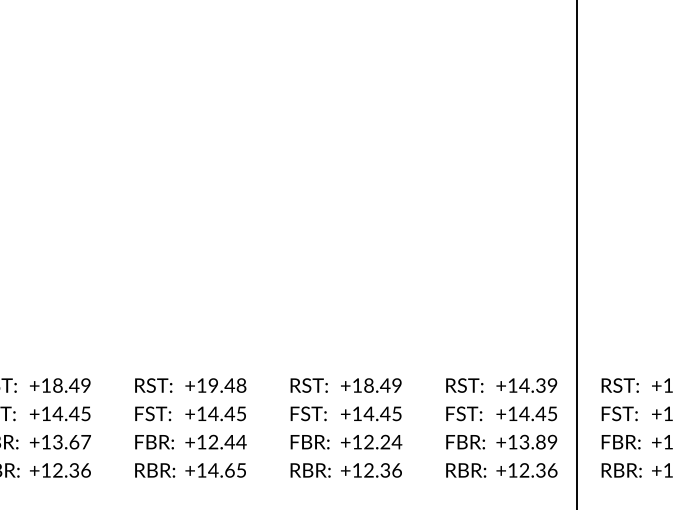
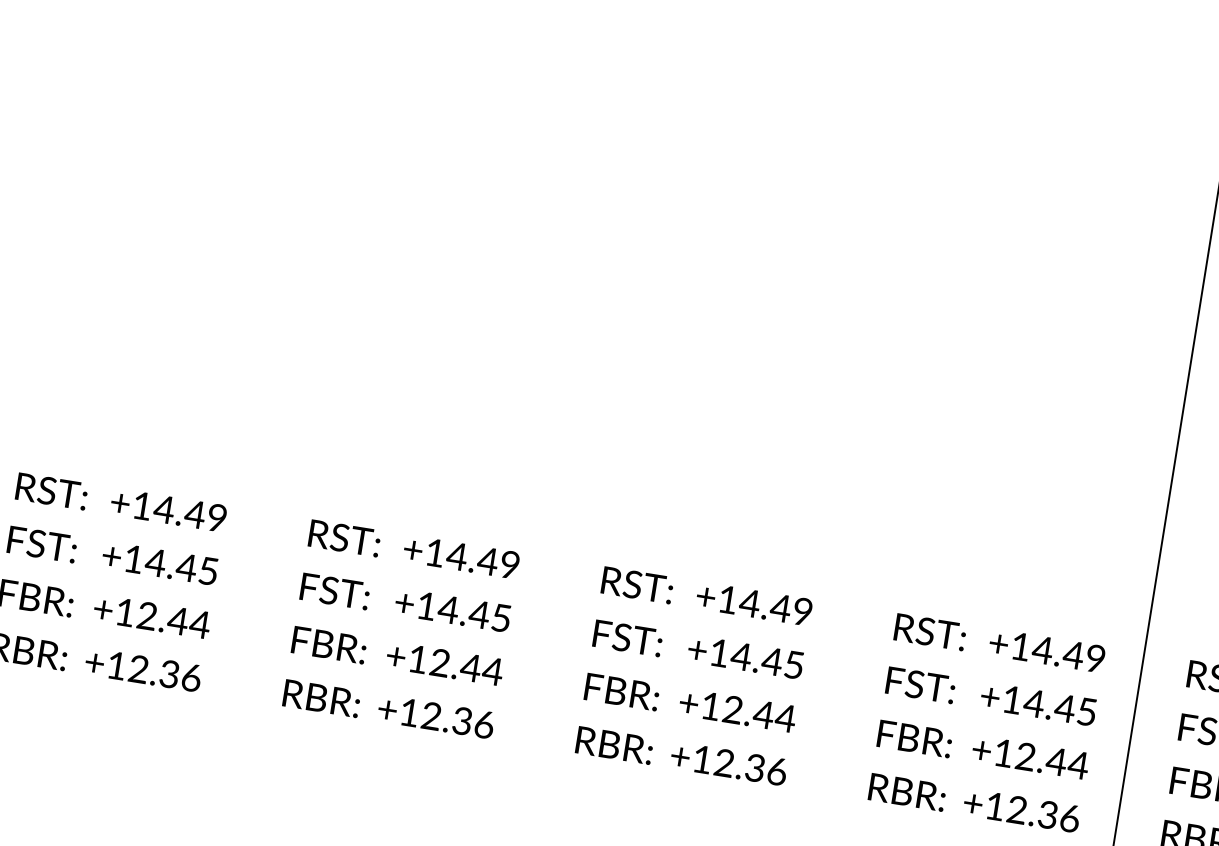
text: (57, 385) -> (163, 509), +18.49 -> +14.49
text: (227, 385) -> (483, 560), +19.48 -> +14.49
text: (368, 385) -> (749, 603), +18.49 -> +14.49
text: (540, 385) -> (1072, 654), +14.39 -> +14.49
text: (385, 441) -> (764, 713), +12.24 -> +12.44
text: (538, 441) -> (1052, 759), +13.89 -> +12.44
text: (72, 442) -> (174, 621), +13.67 -> +12.44
text: (227, 470) -> (457, 720), +14.65 -> +12.36

